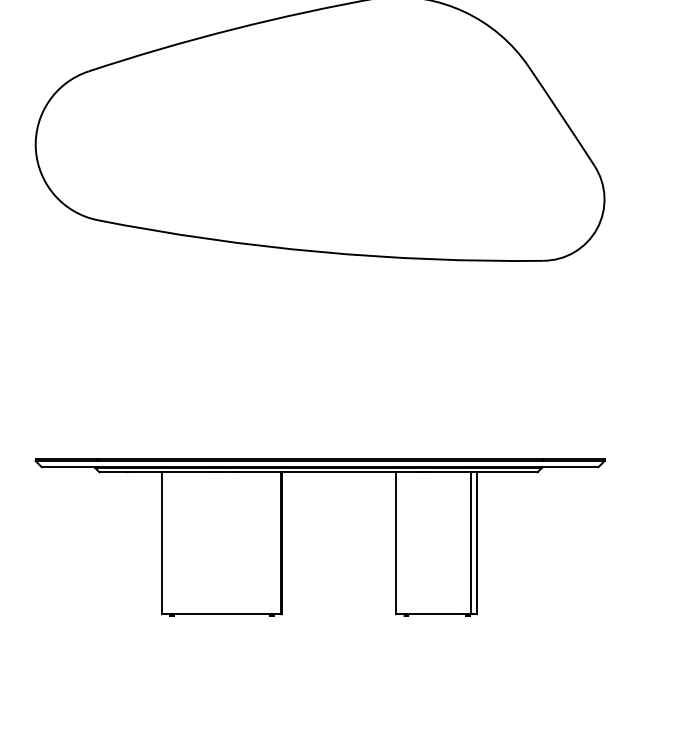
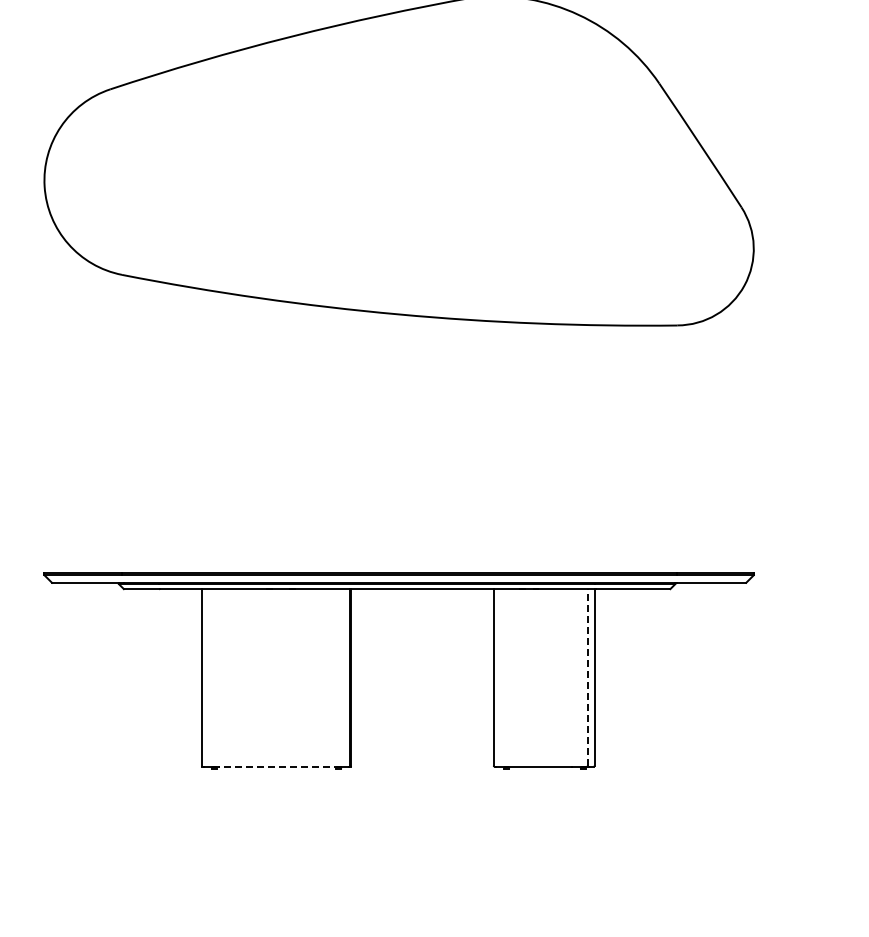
line: (471, 542) -> (587, 676), solid -> dashed
line: (224, 614) -> (279, 766), solid -> dashed

